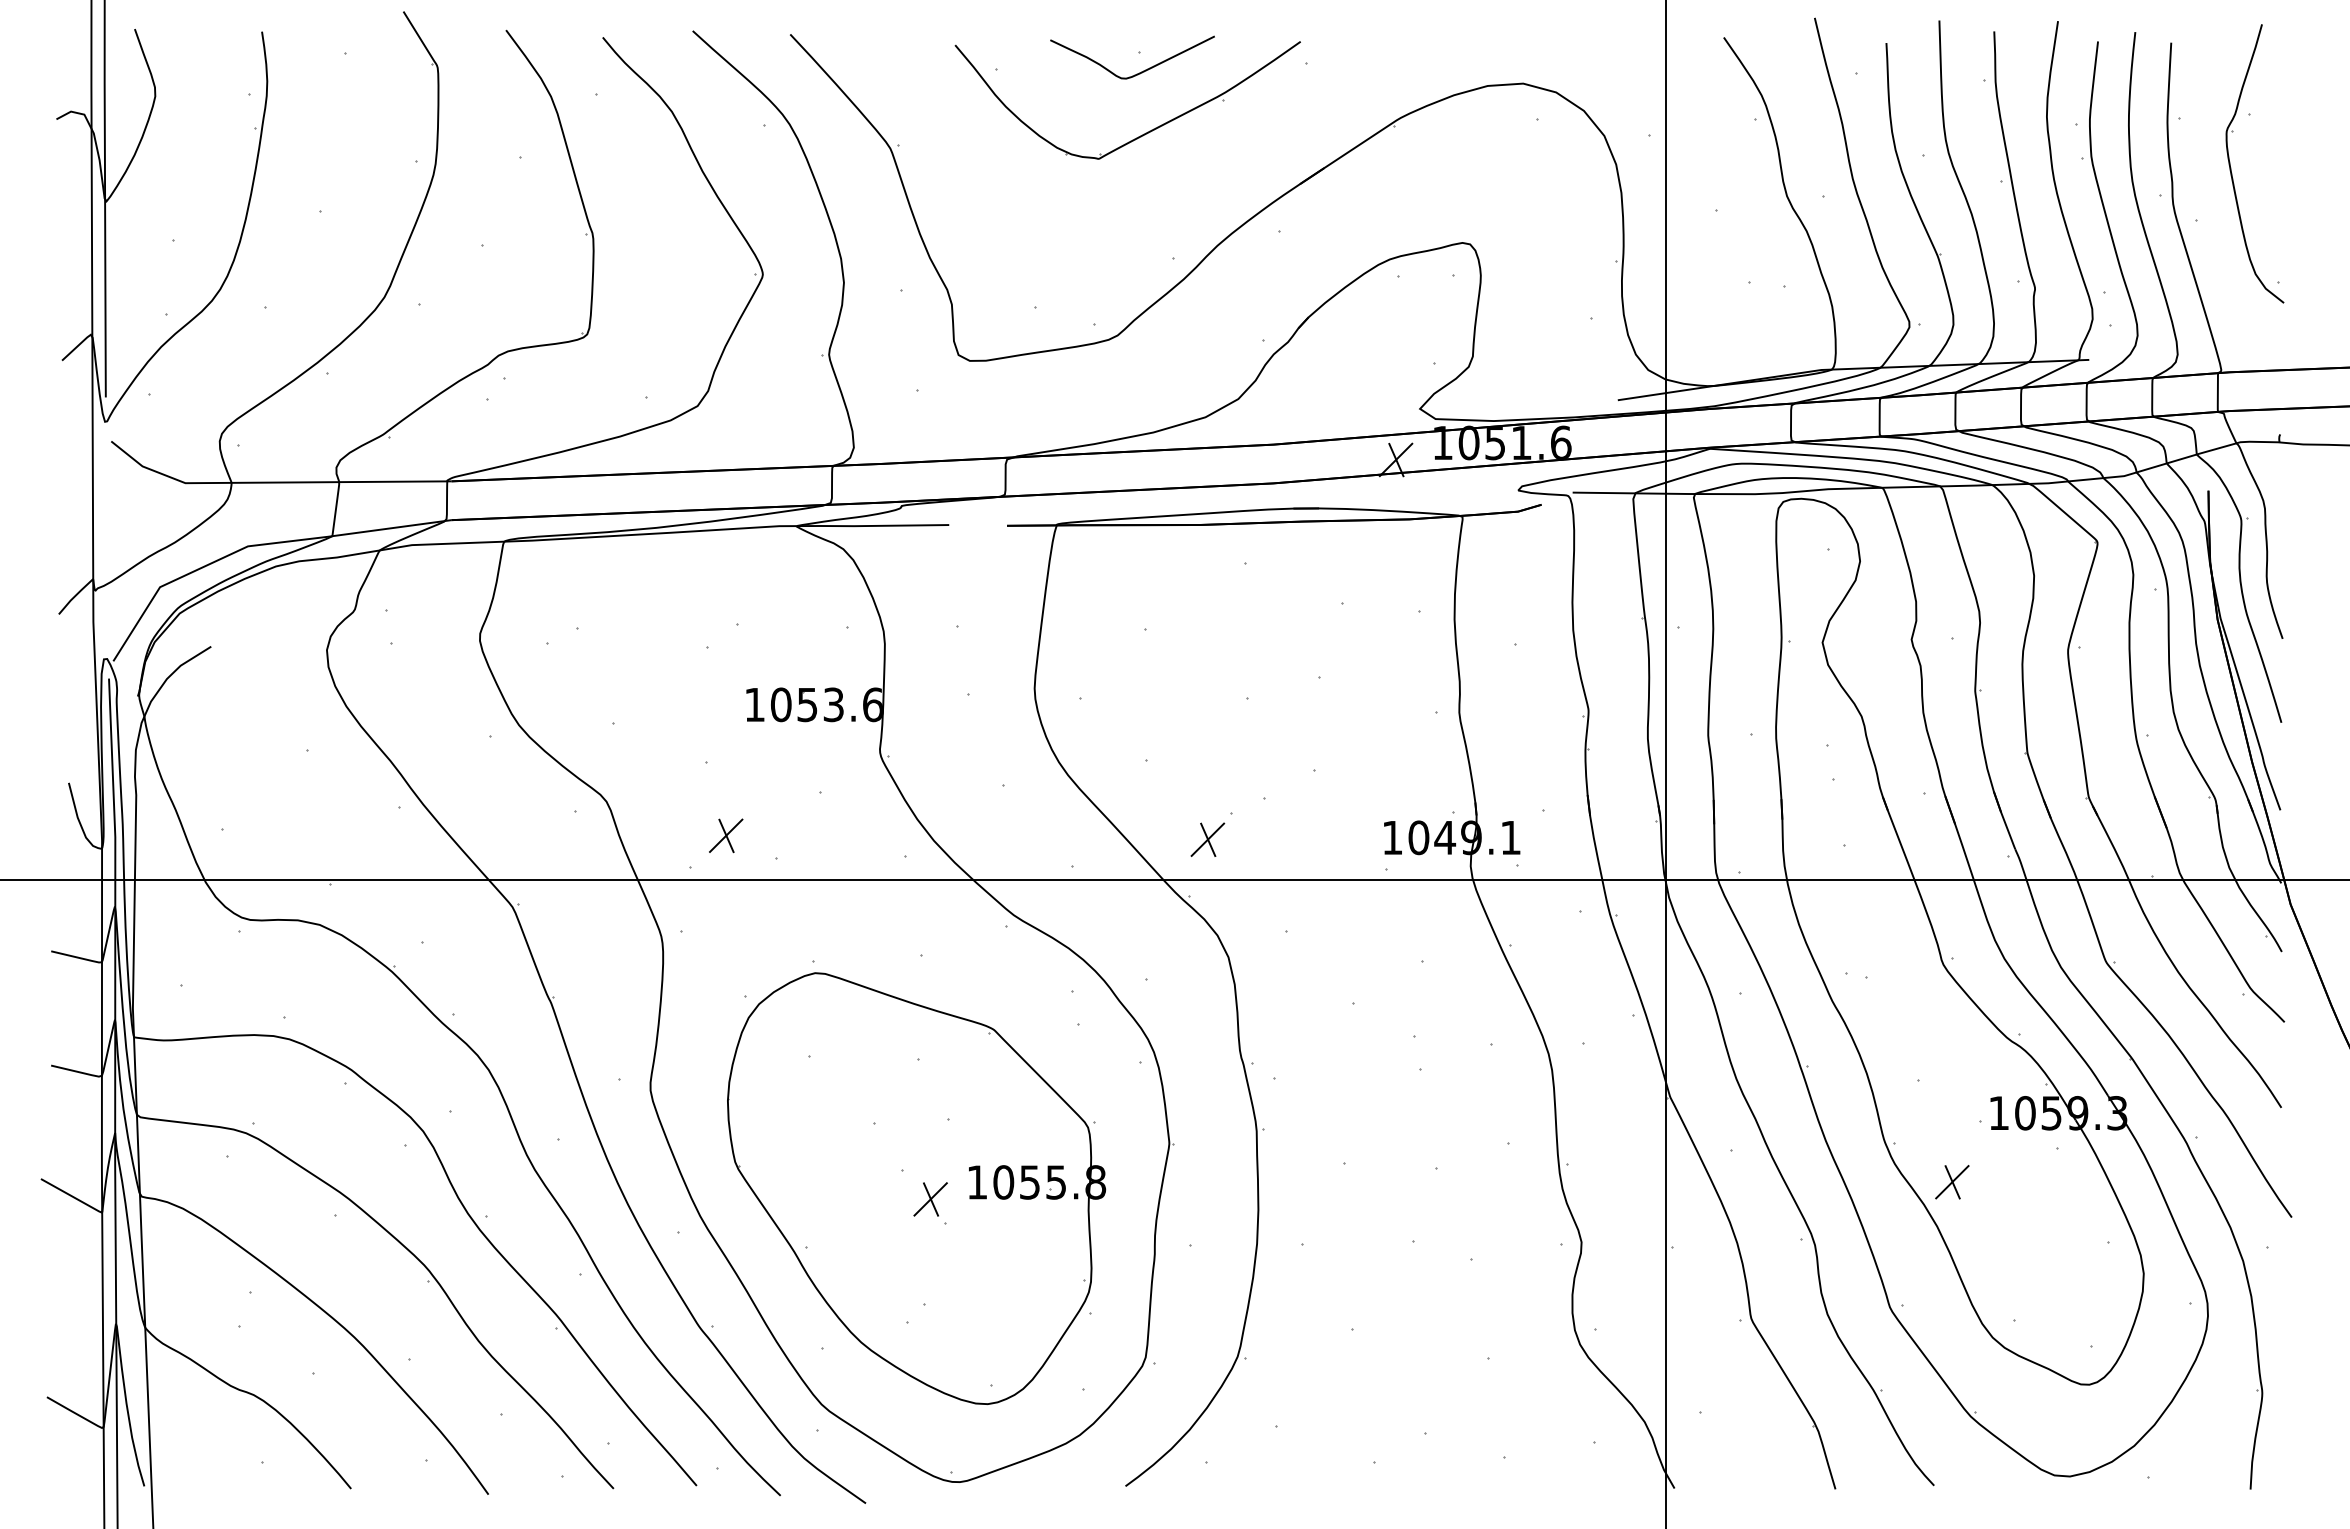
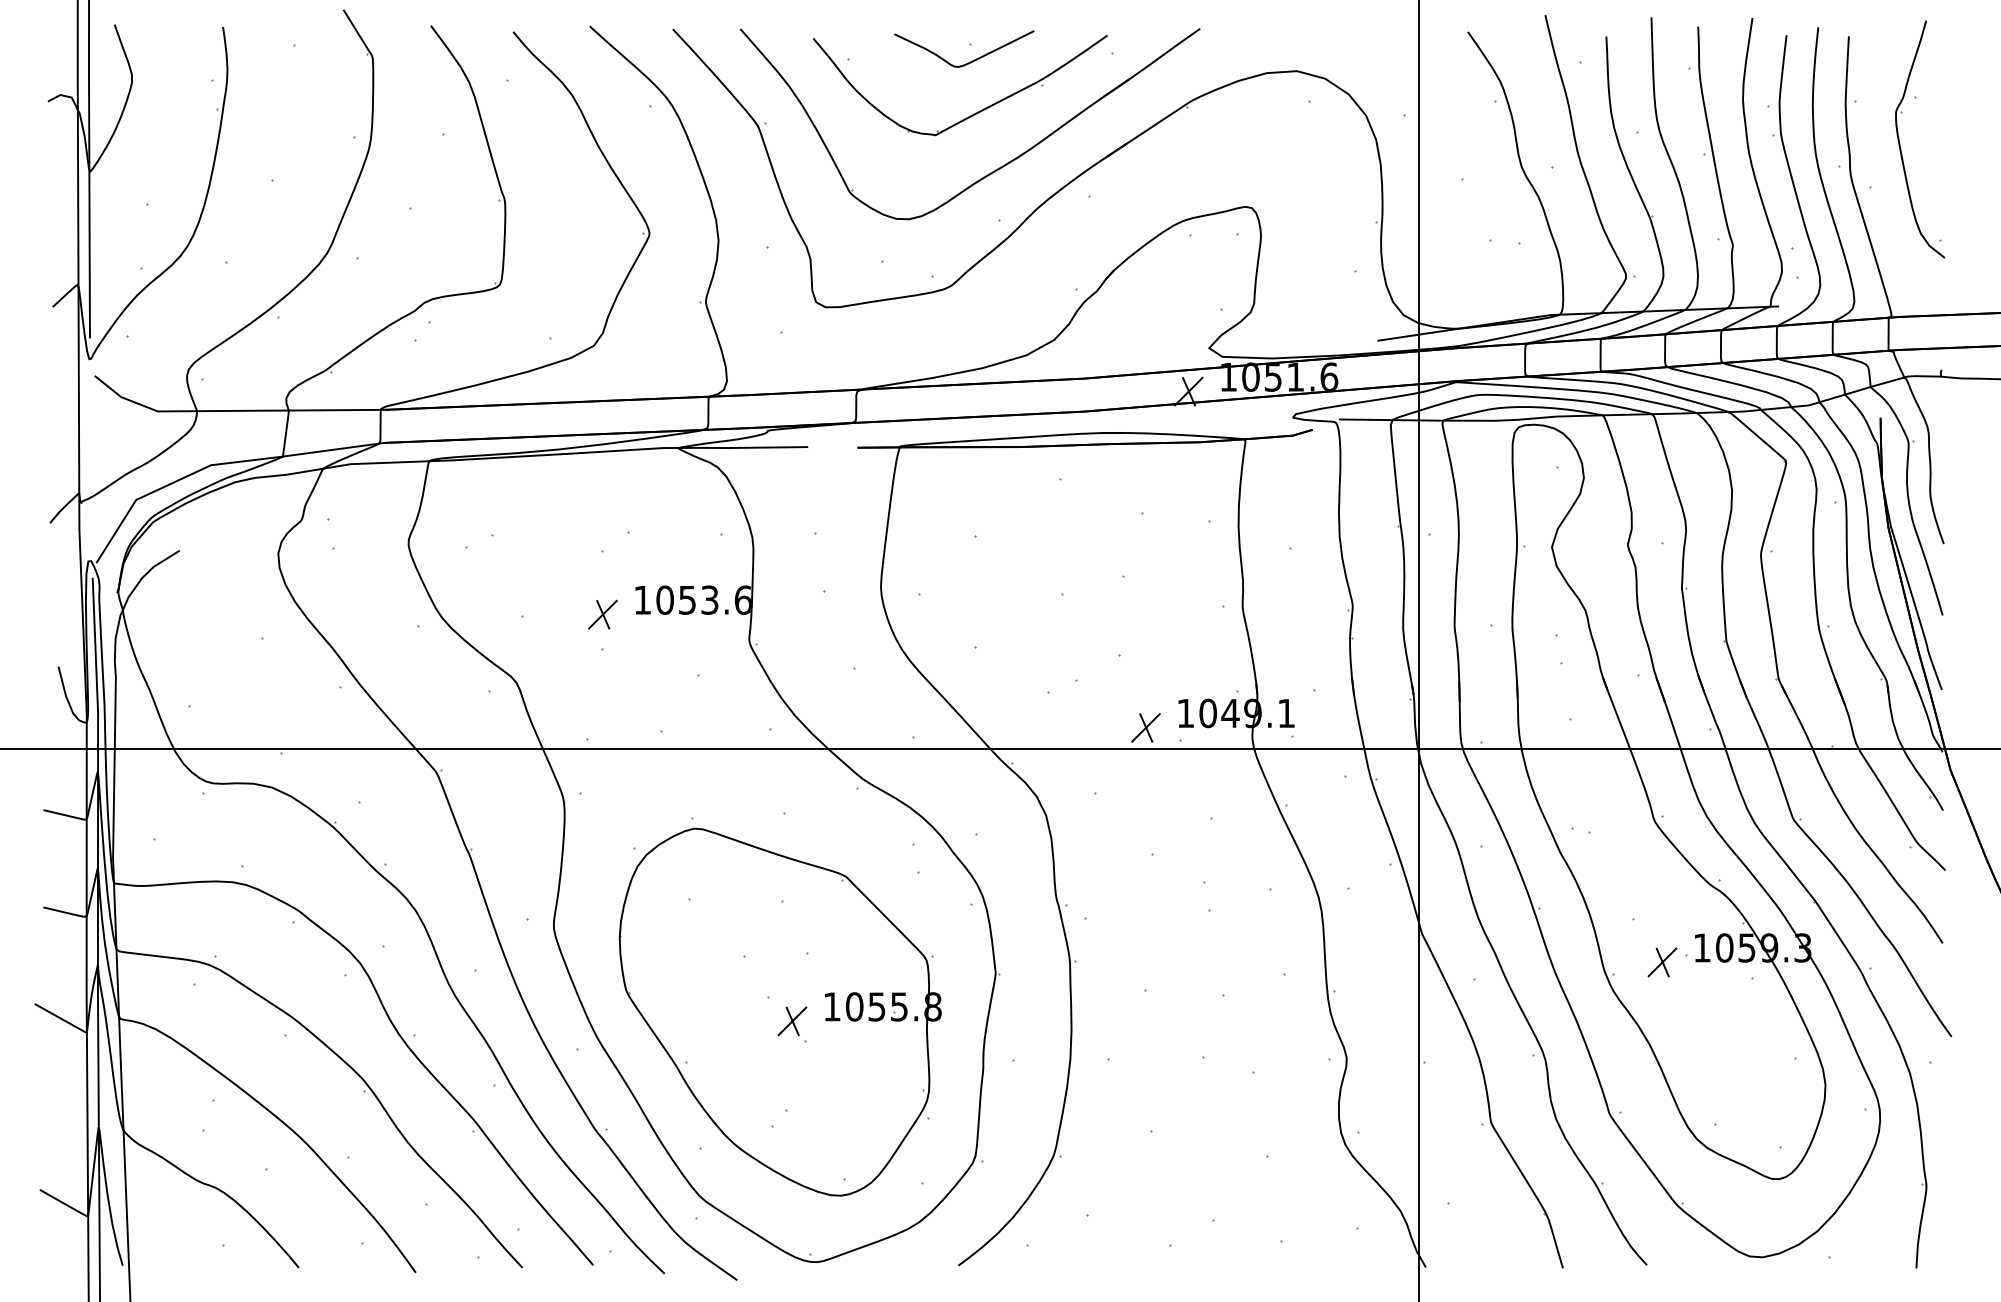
part: (1170, 198) -> (996, 168), added
part: (726, 835) -> (603, 614), moved
part: (1207, 839) -> (1145, 727), moved
part: (1952, 1182) -> (1662, 962), moved

